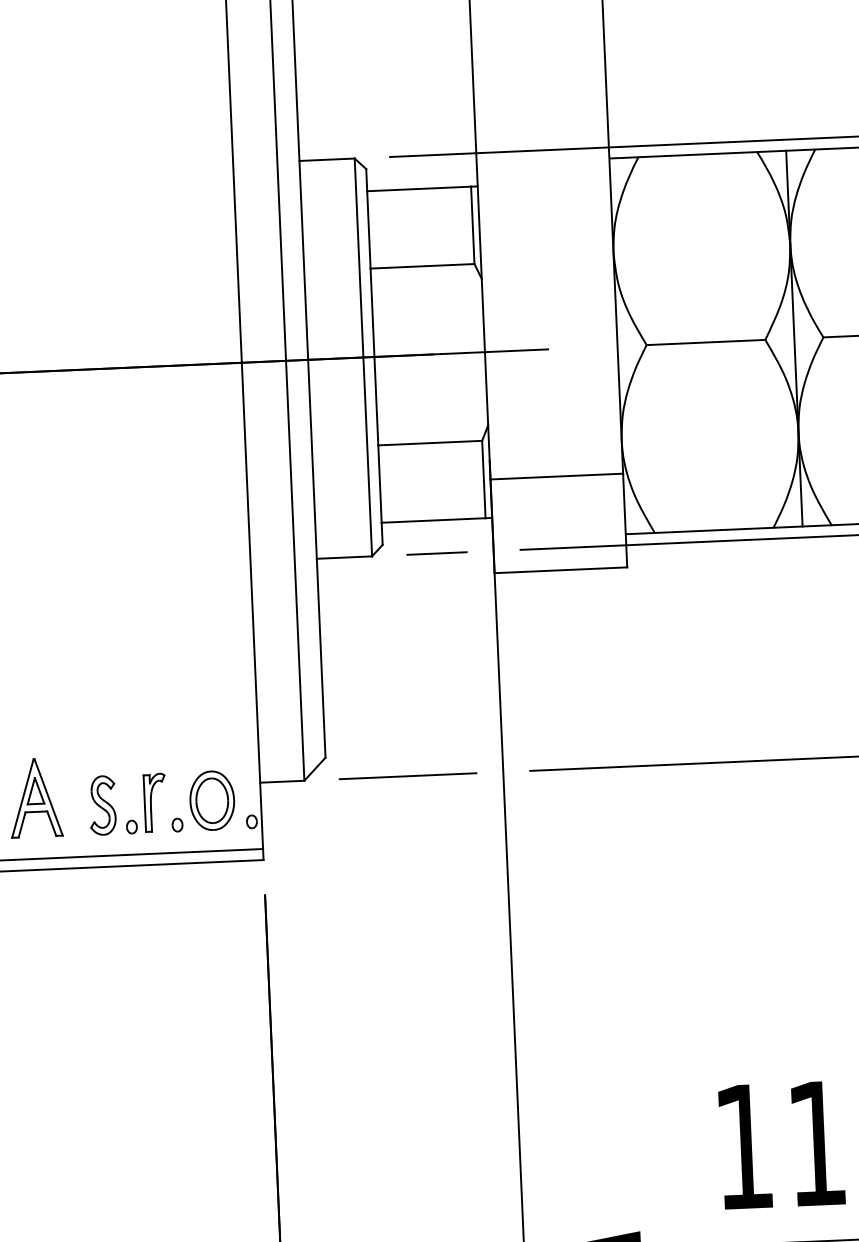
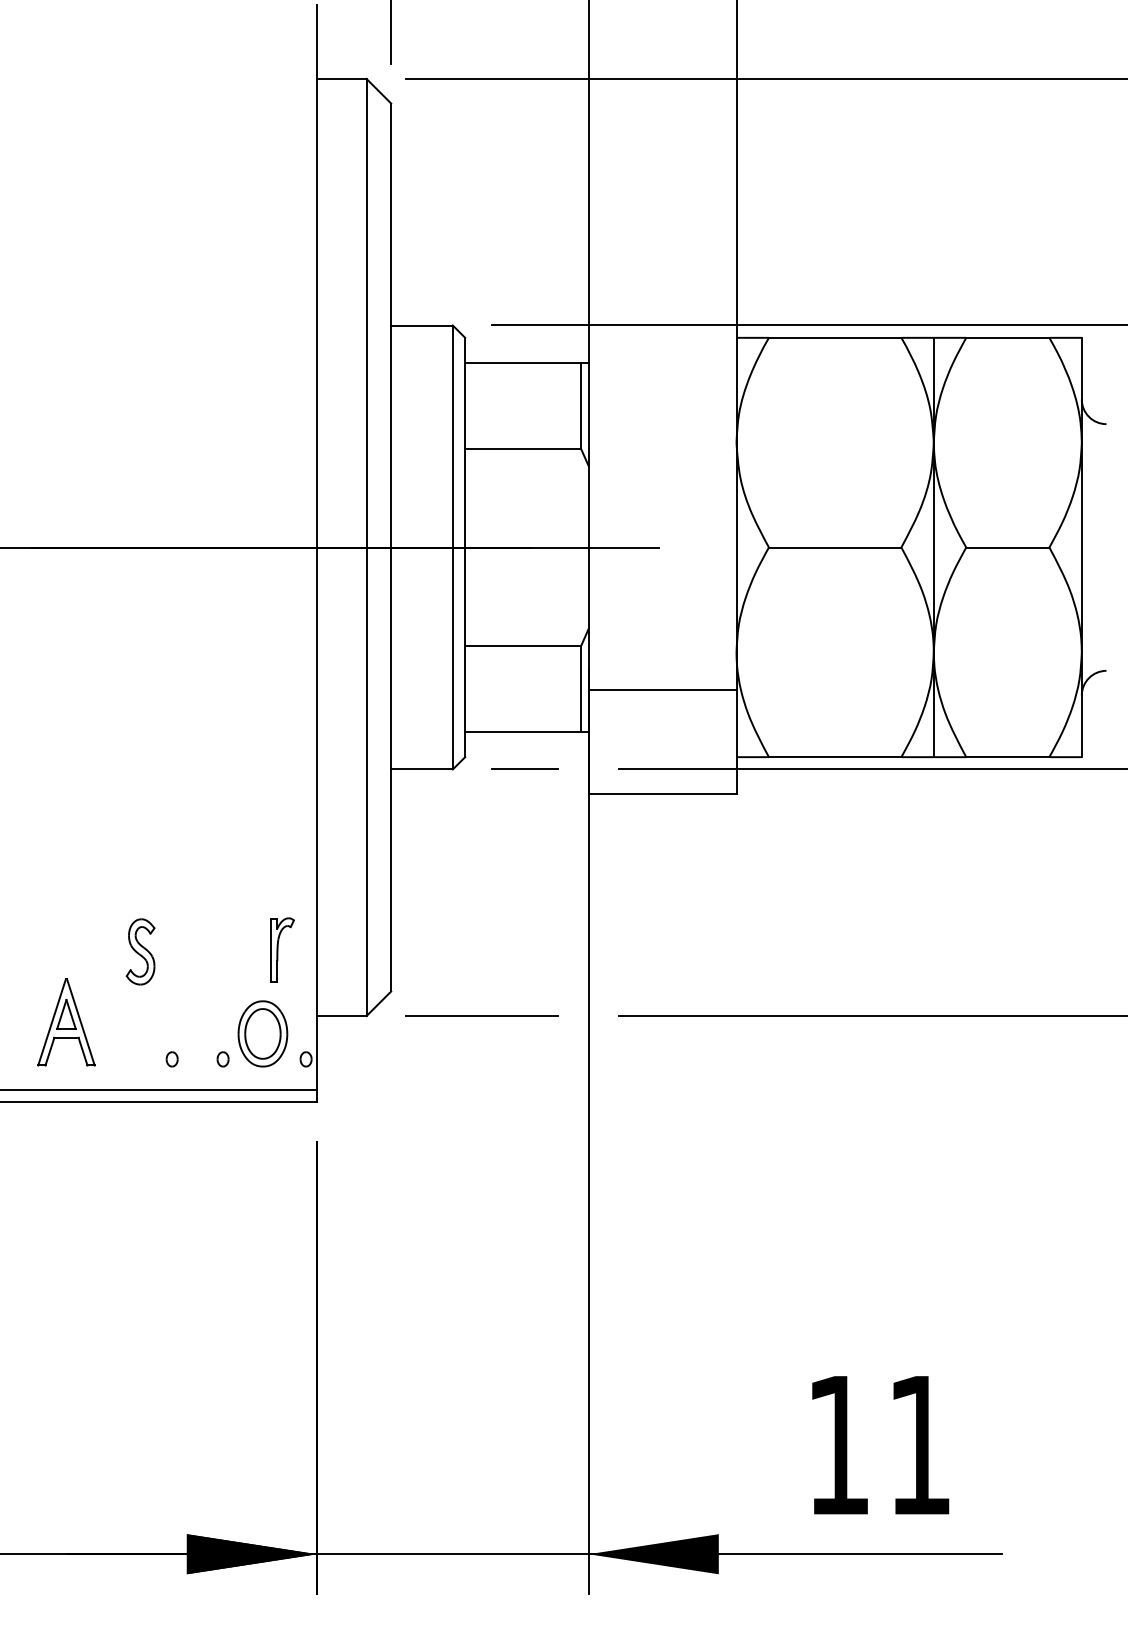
part: (155, 801) -> (282, 949), moved
part: (102, 805) -> (140, 951), moved

